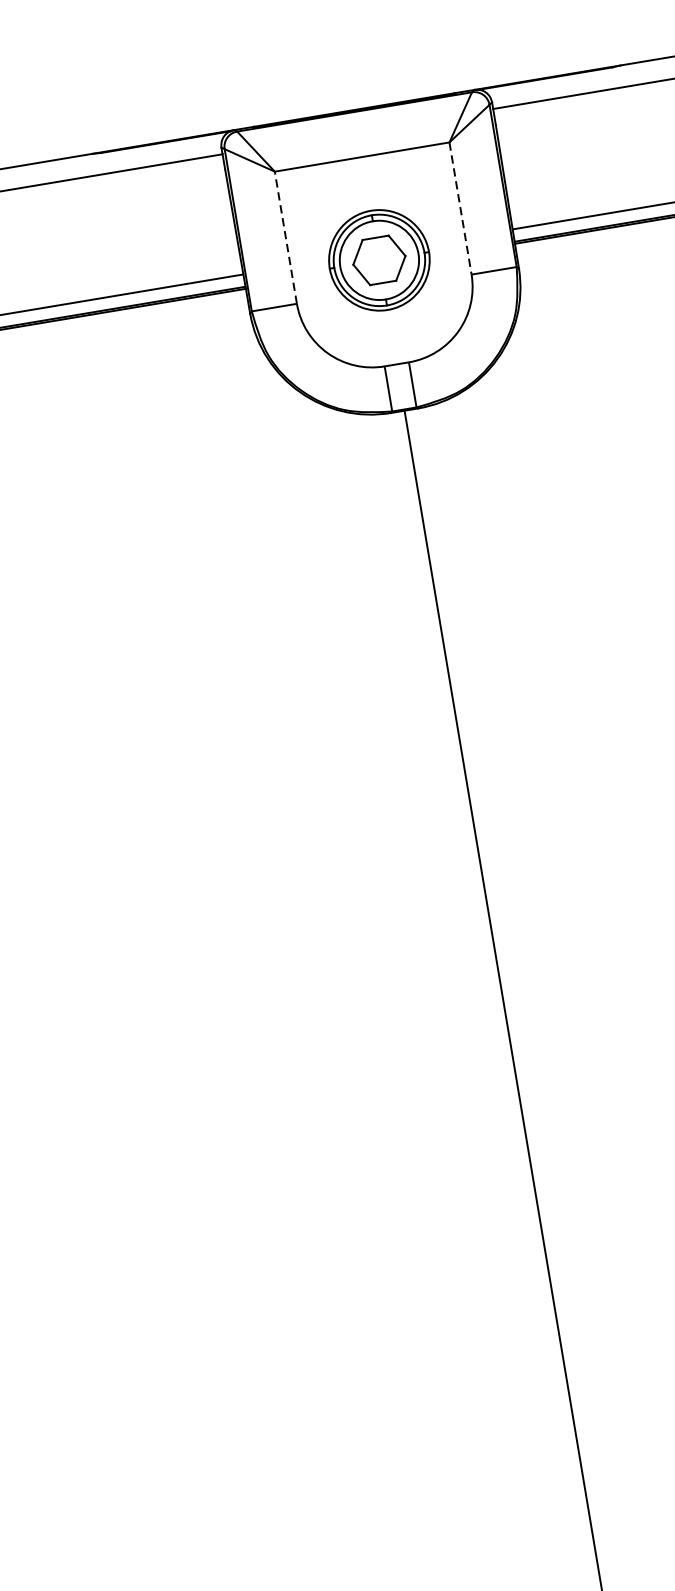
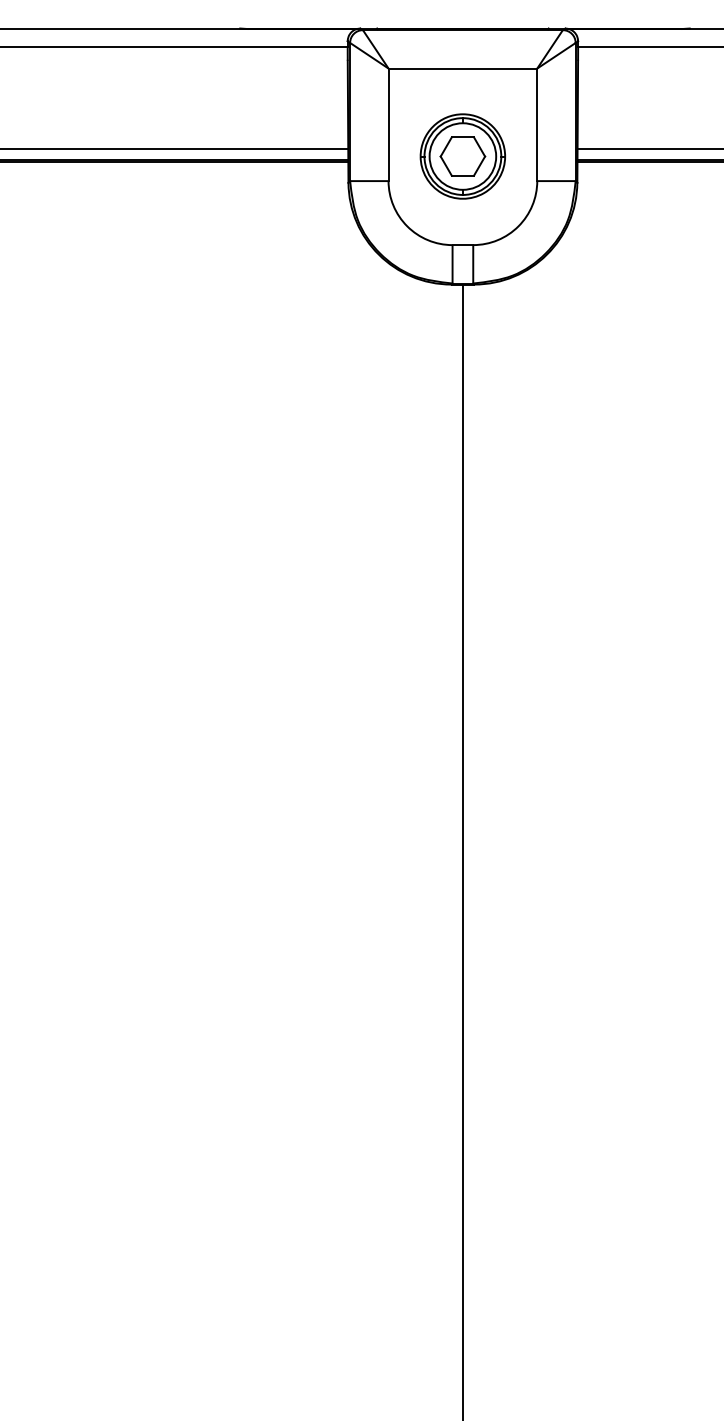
line: (460, 209) -> (537, 125), dashed -> solid
line: (285, 237) -> (388, 124), dashed -> solid

